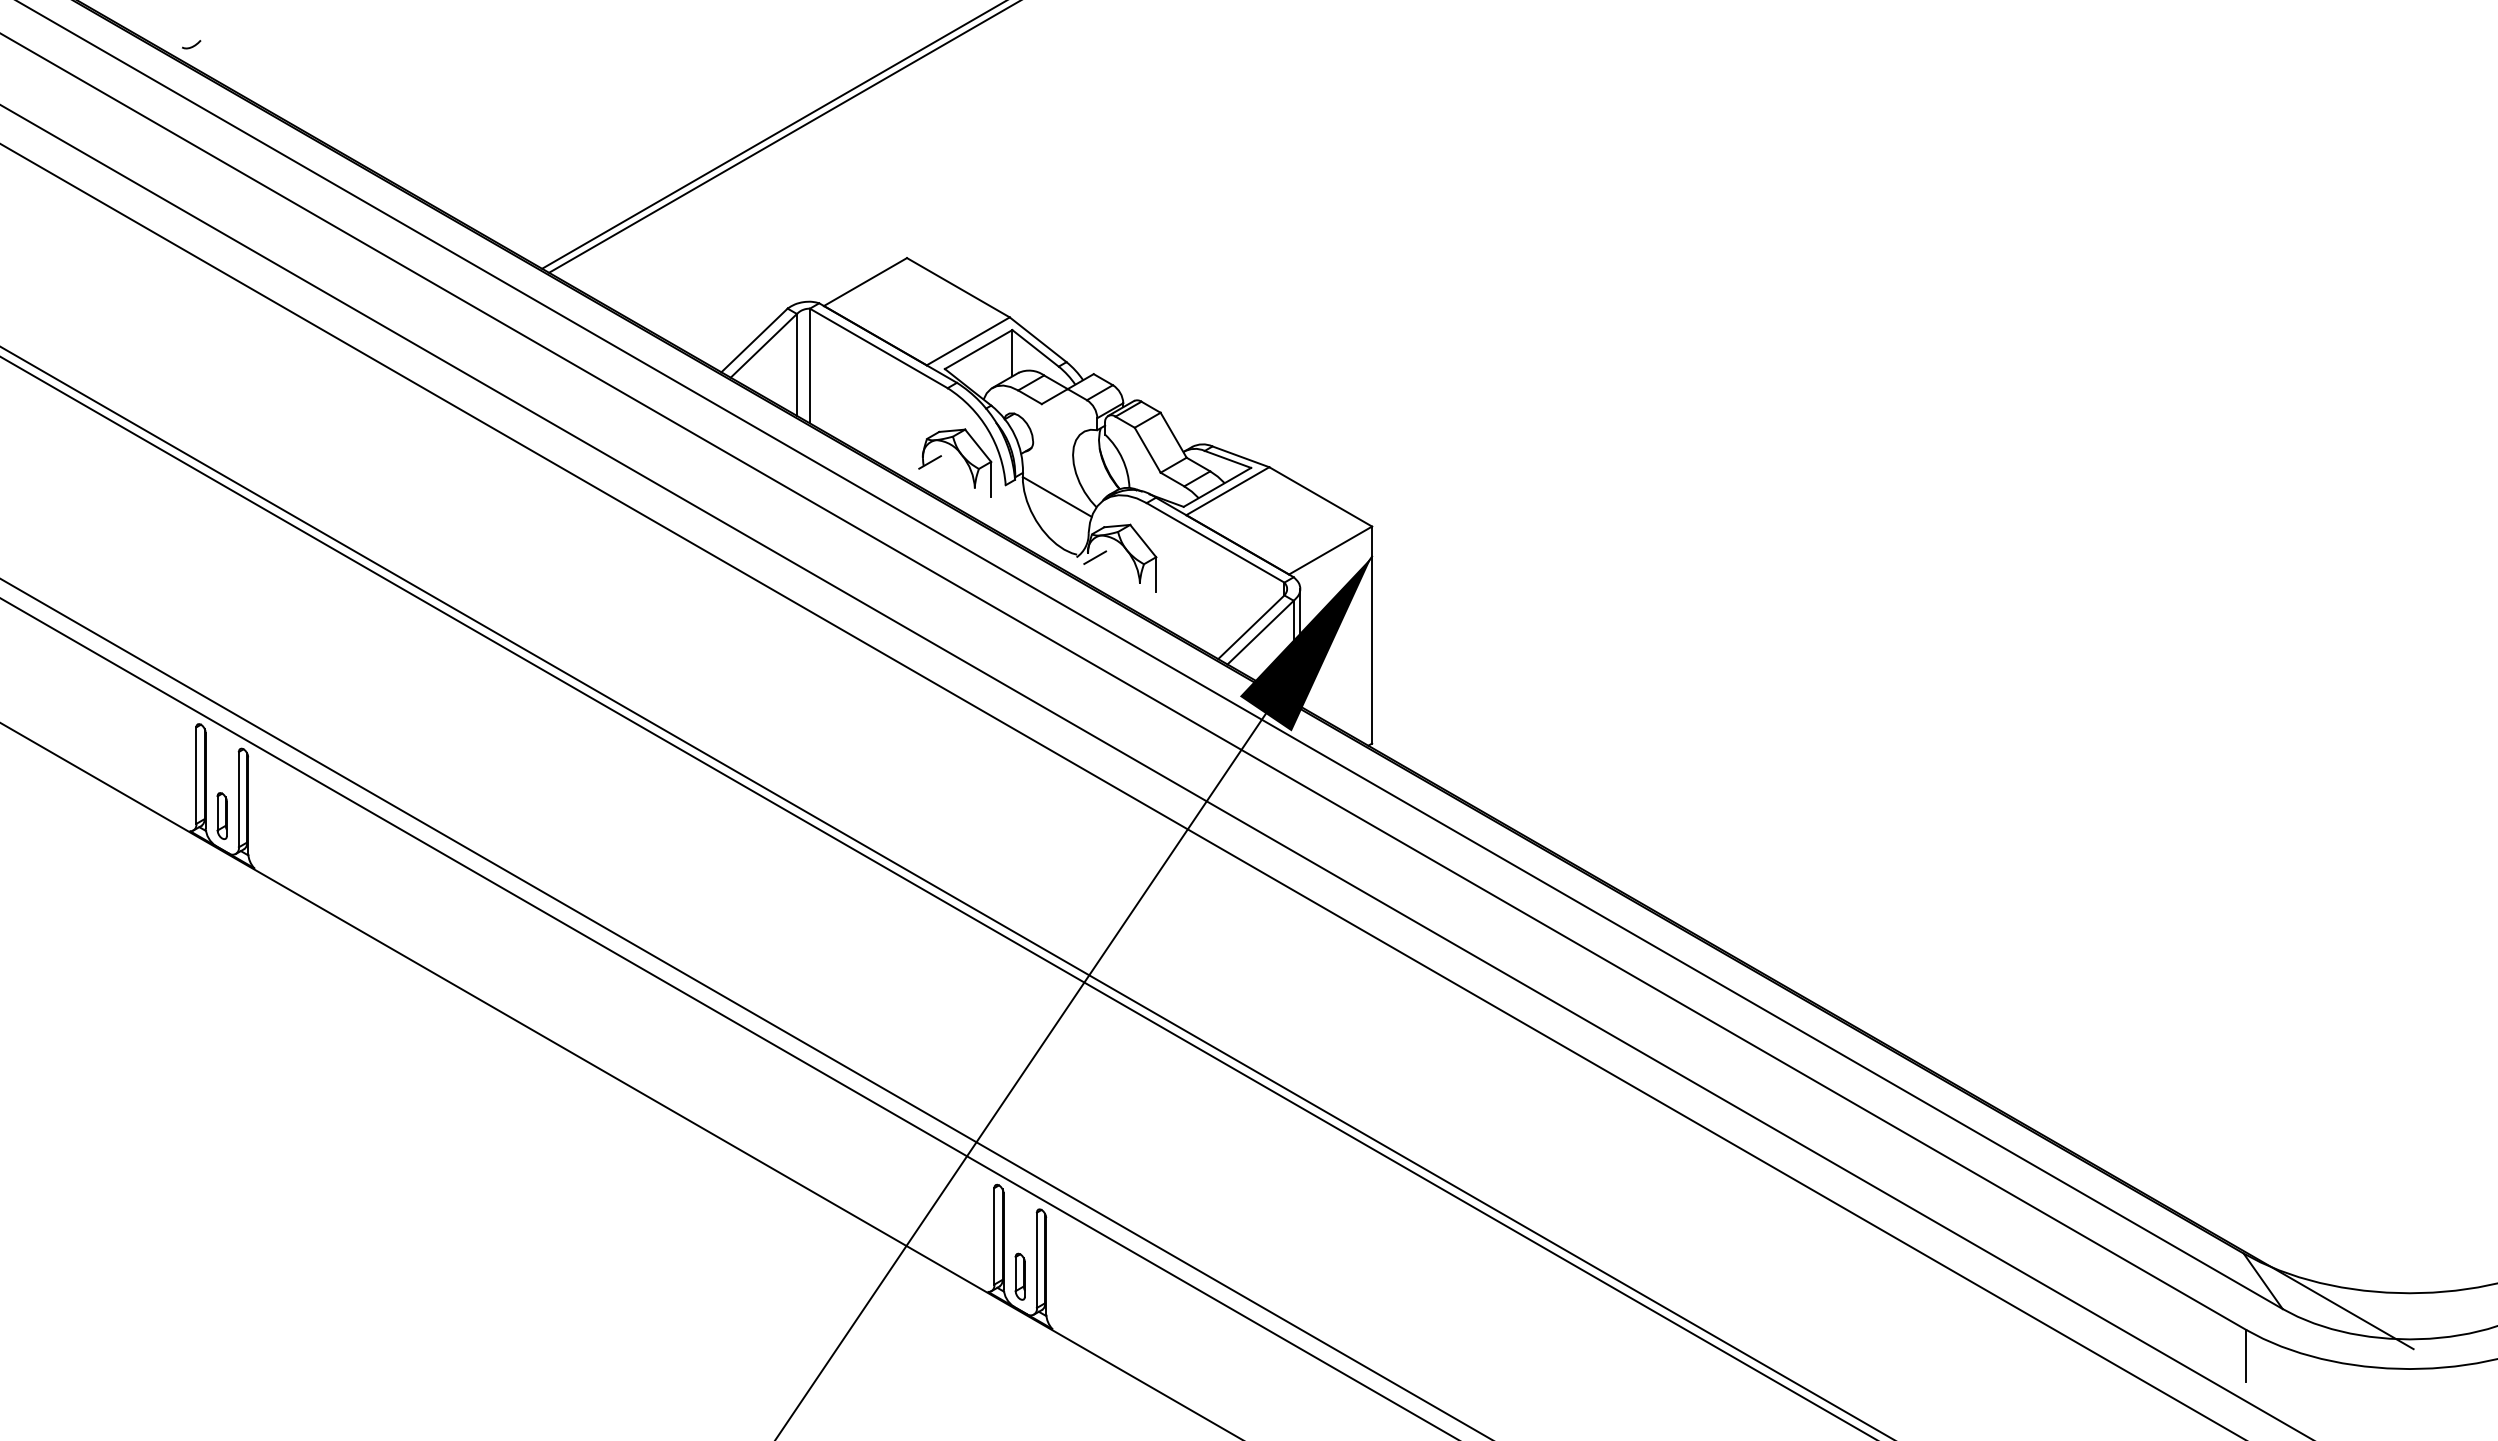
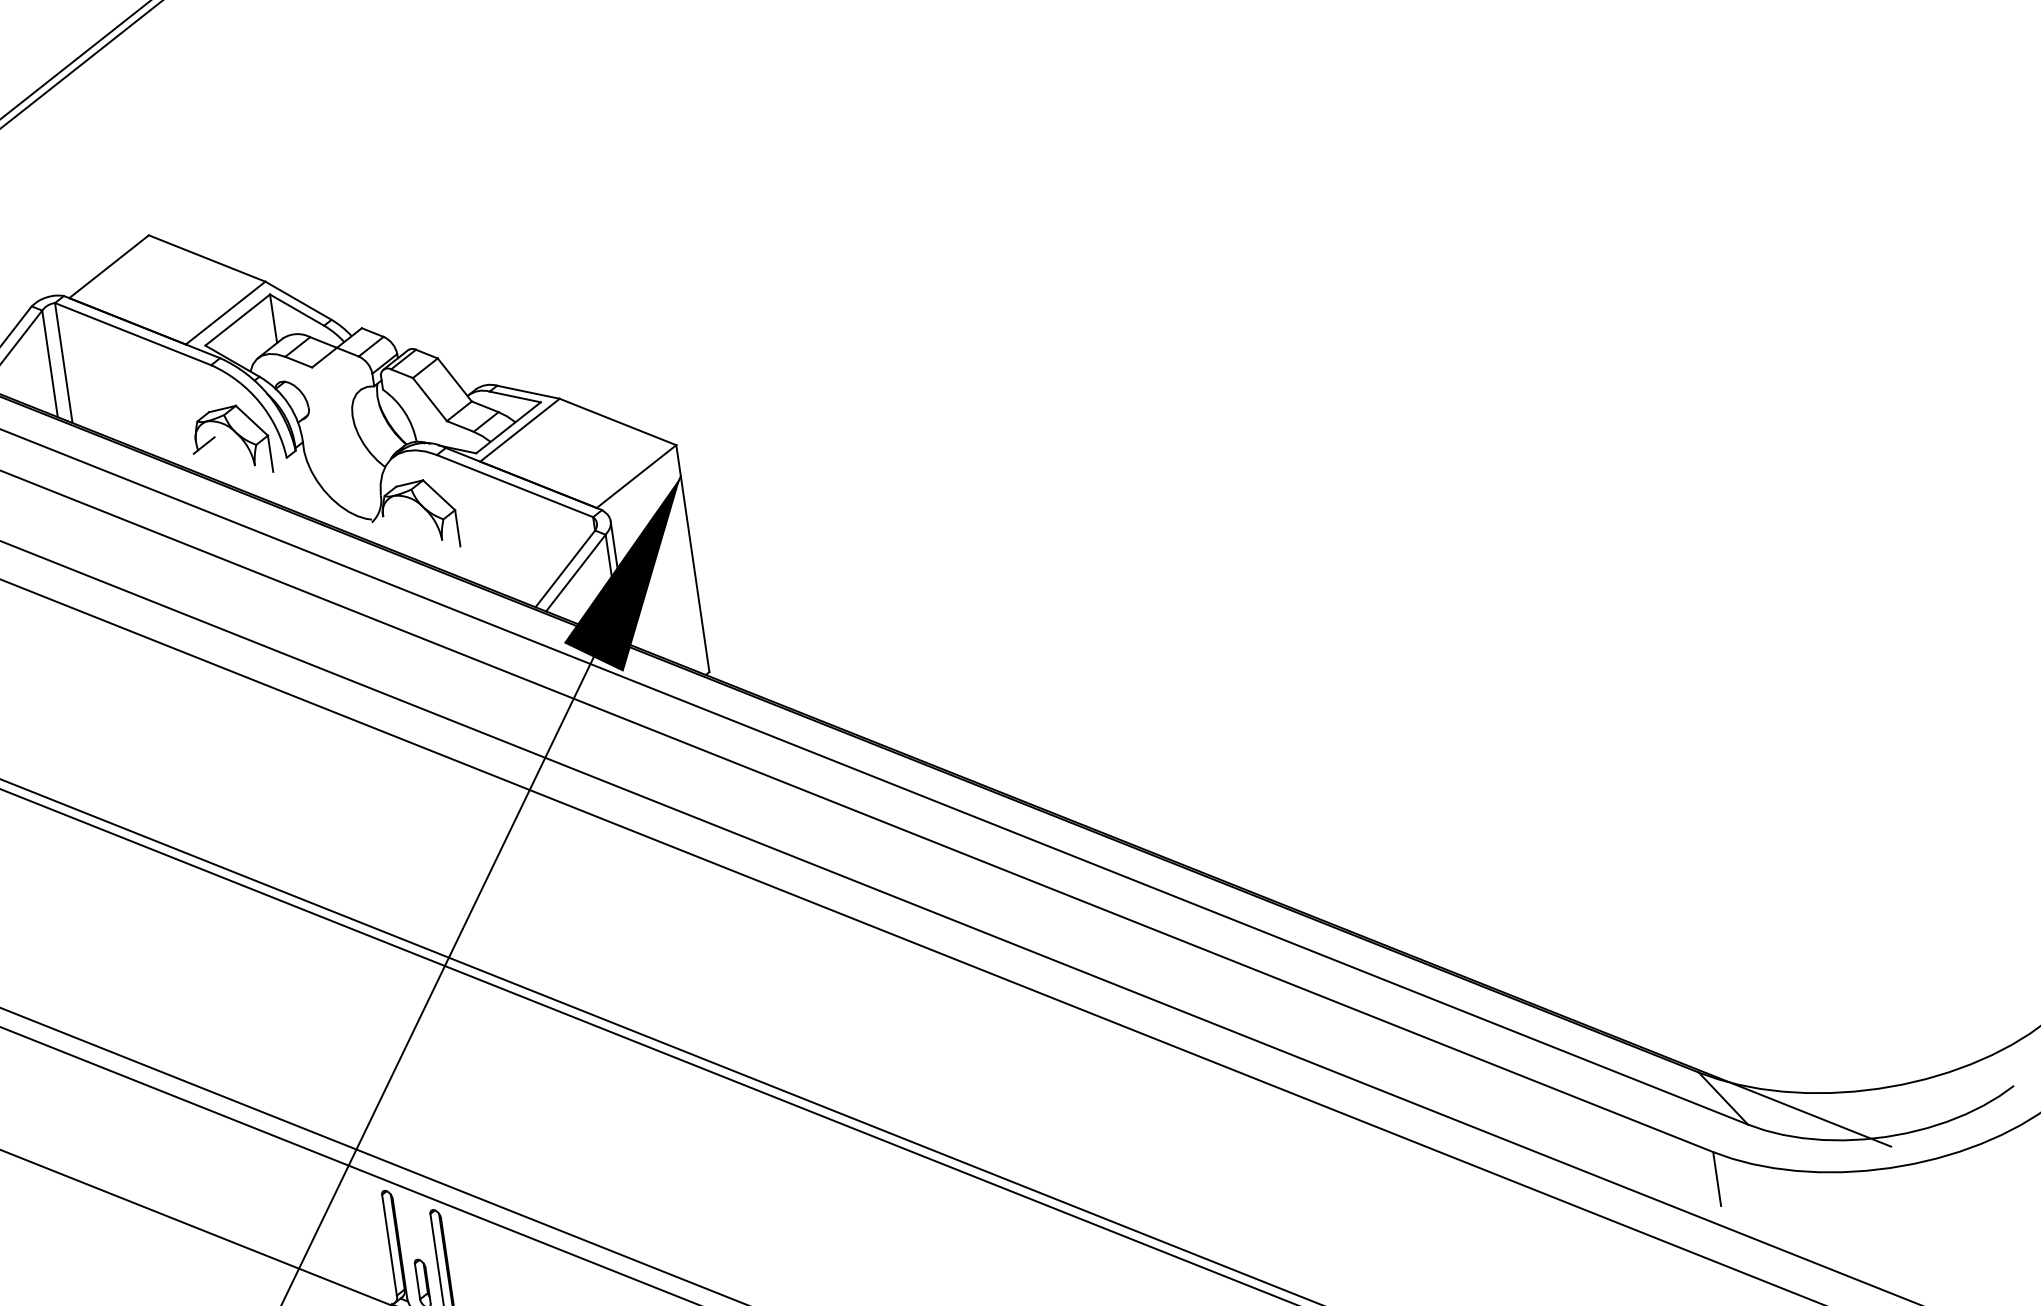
line: (1056, 496) -> (341, 461), removed
line: (1095, 557) -> (391, 519), removed

